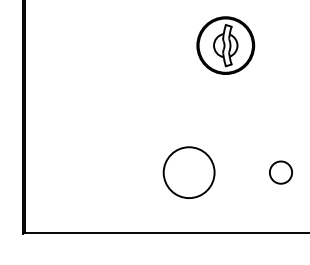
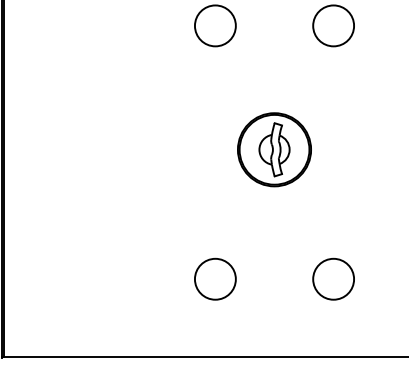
part: (225, 45) -> (274, 149), moved
circle: (188, 172) -> (214, 278), size x0.62
circle: (280, 172) -> (333, 278), size x1.43

